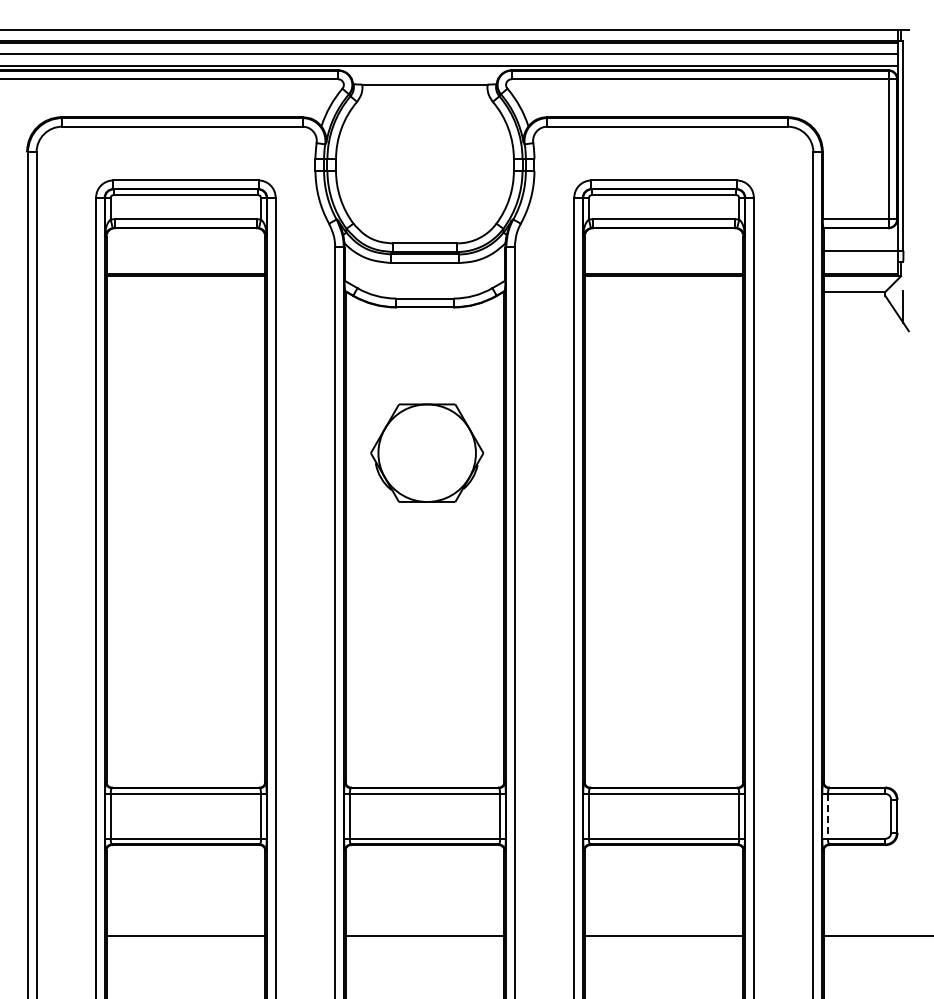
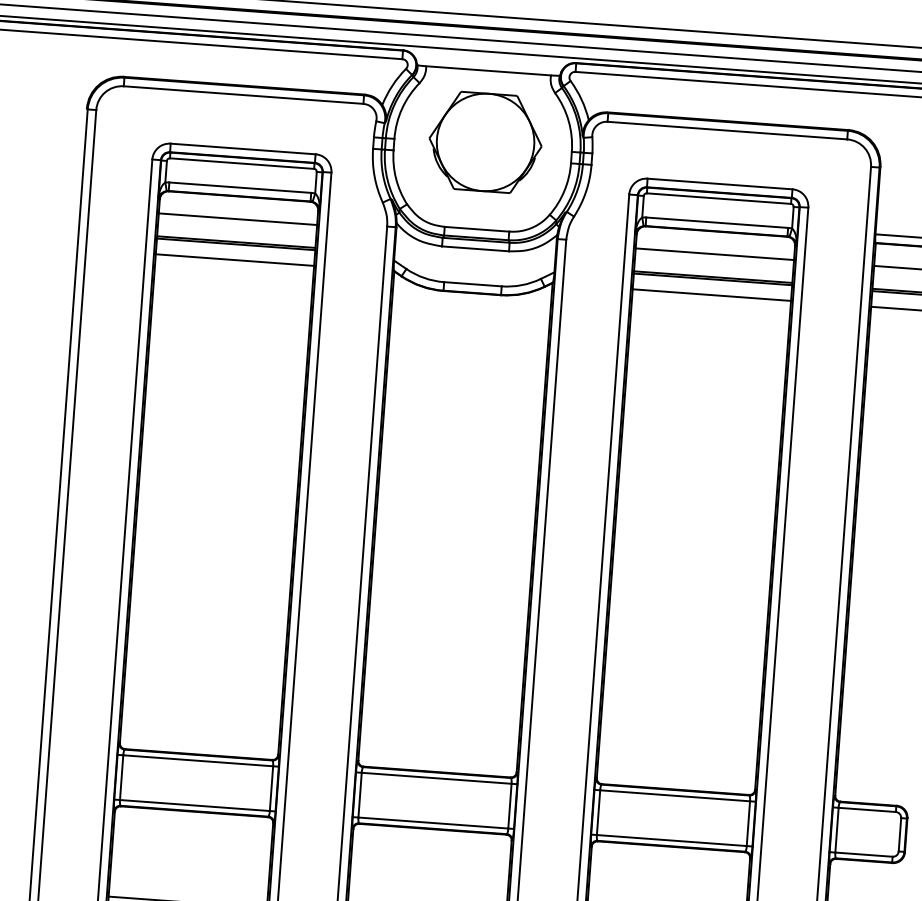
line: (185, 250) -> (237, 218), added
line: (663, 250) -> (714, 253), added
line: (185, 291) -> (234, 259), added
line: (663, 291) -> (711, 294), added
part: (427, 452) -> (485, 141), moved
line: (828, 816) -> (837, 830), dashed -> solid

